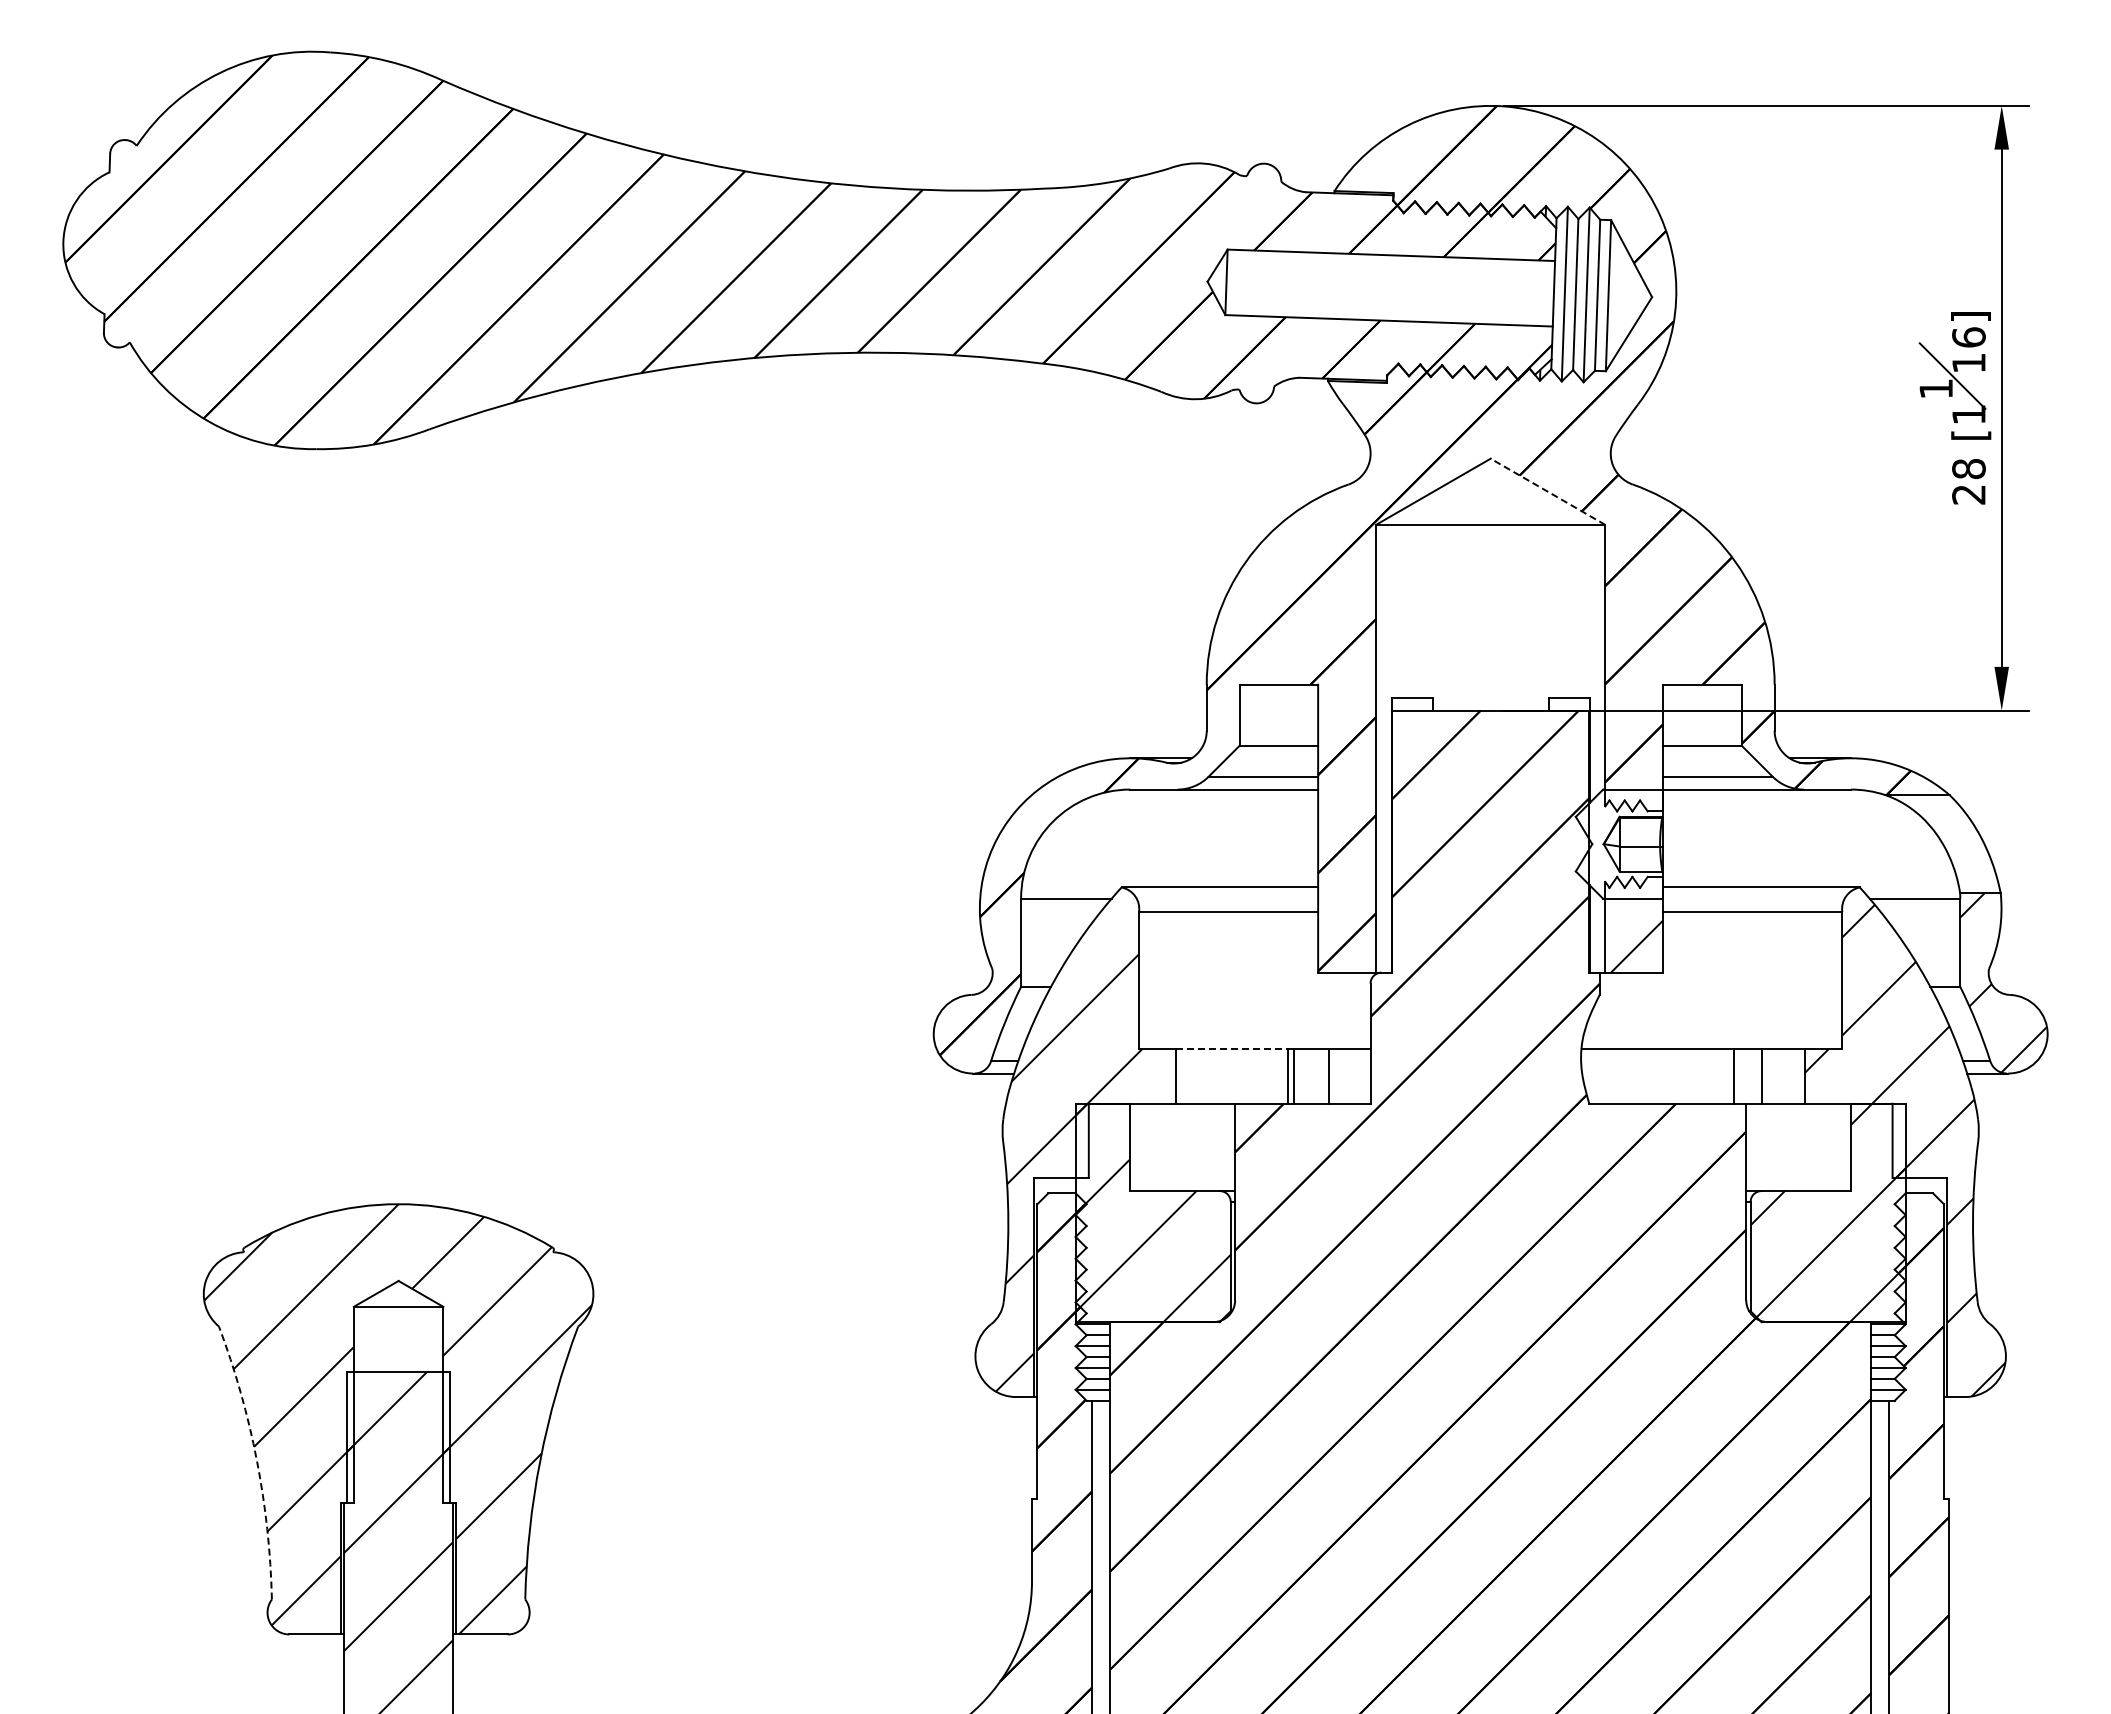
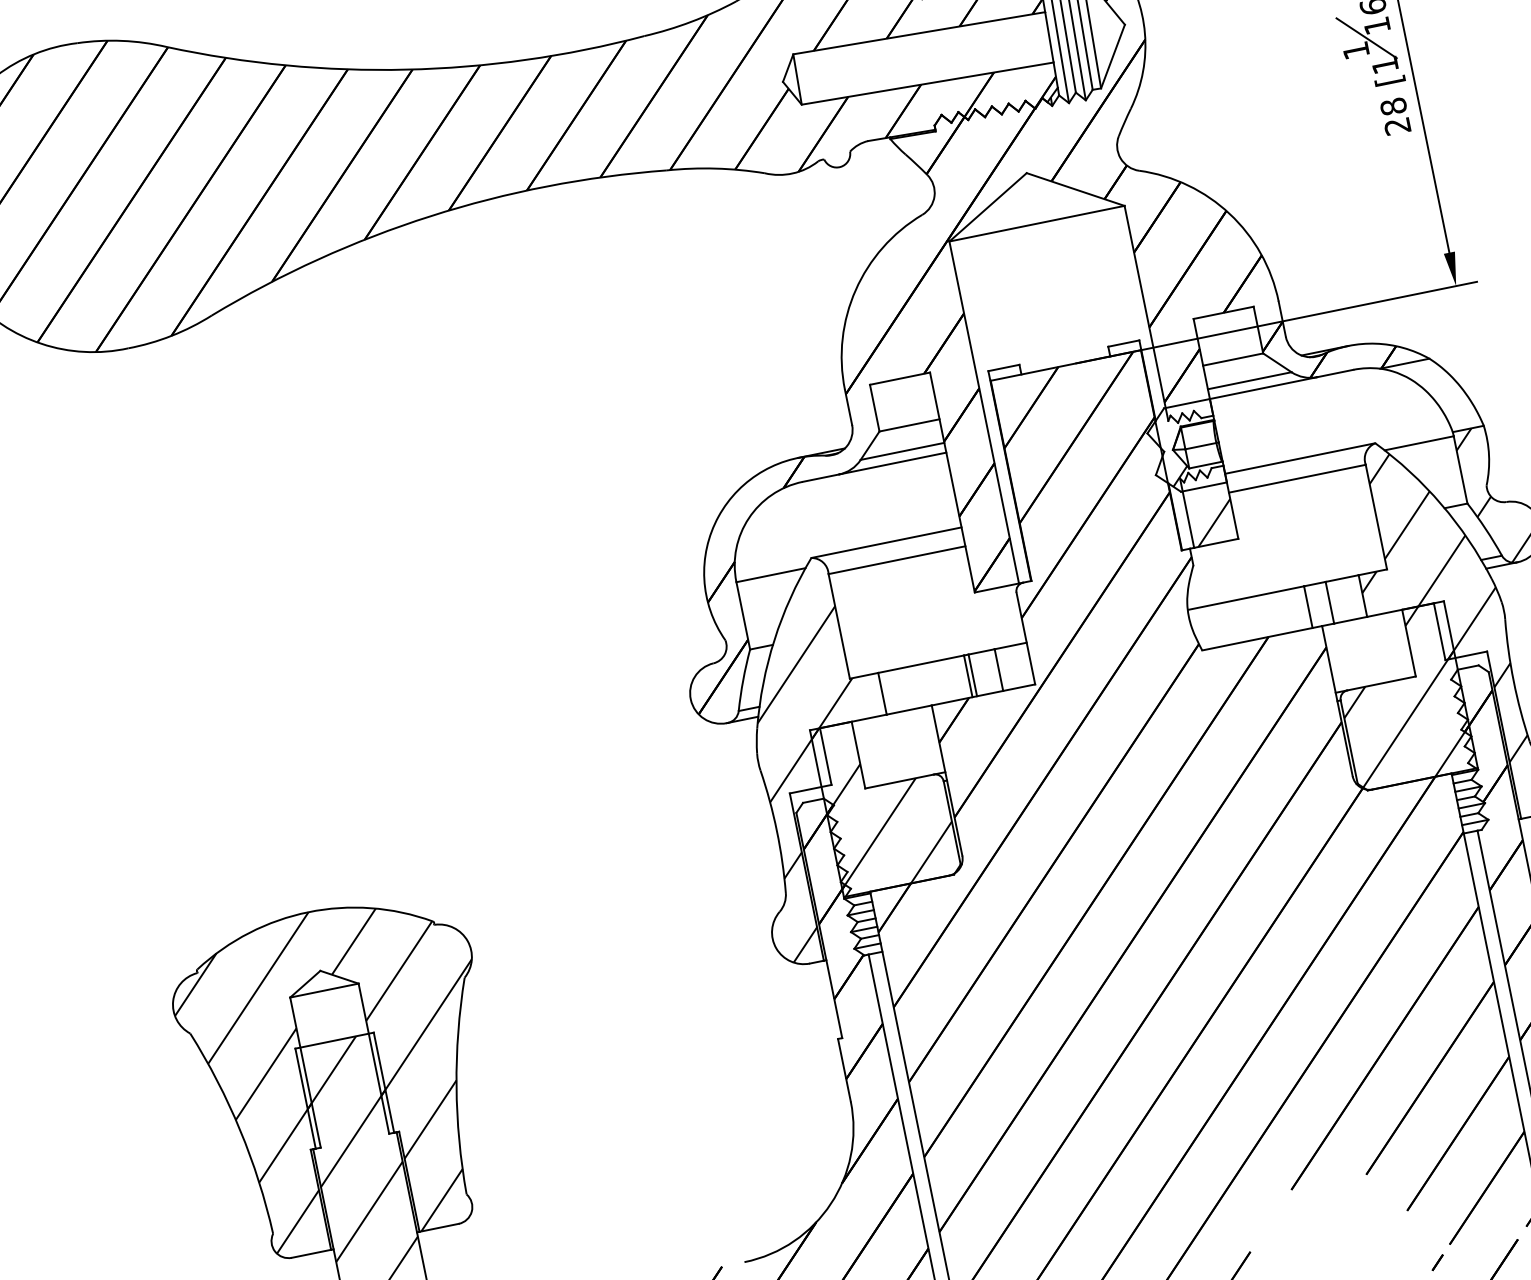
line: (1547, 491) -> (1075, 189), dashed -> solid
hatch: (1606, 879) -> (1180, 476), added
line: (1232, 1049) -> (921, 664), dashed -> solid
arc: (256, 1460) -> (239, 1130), dashed -> solid

